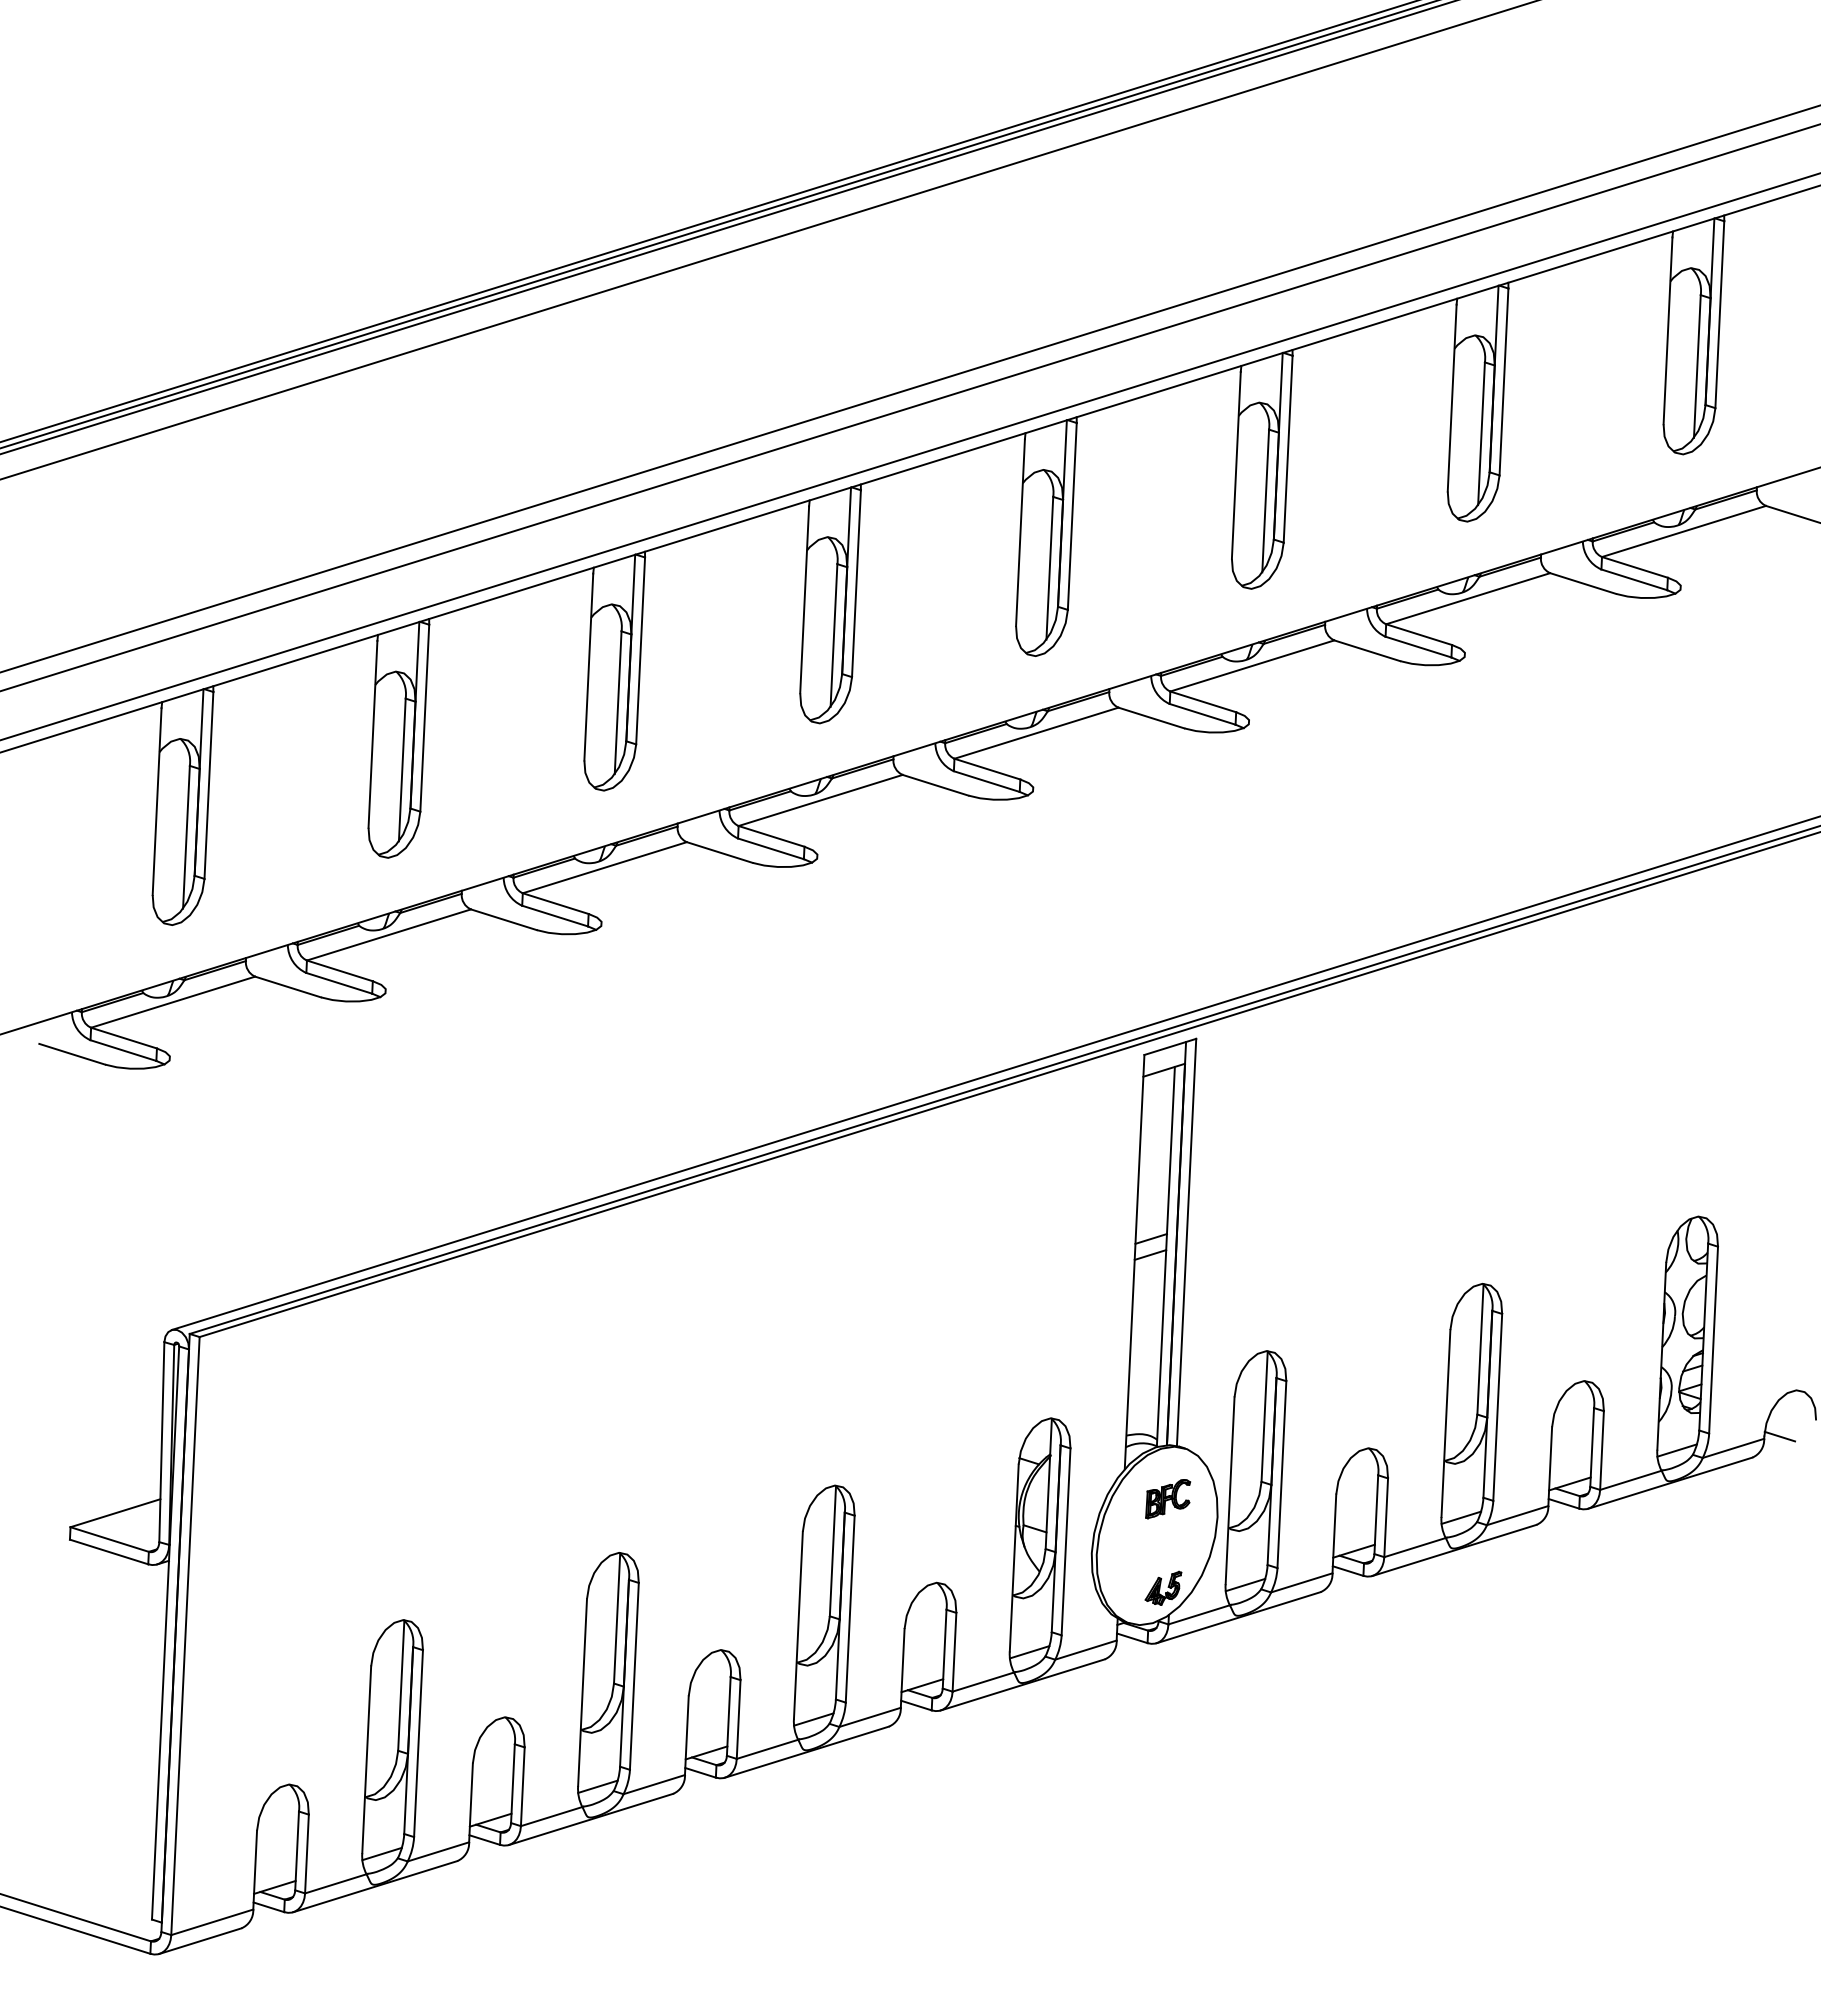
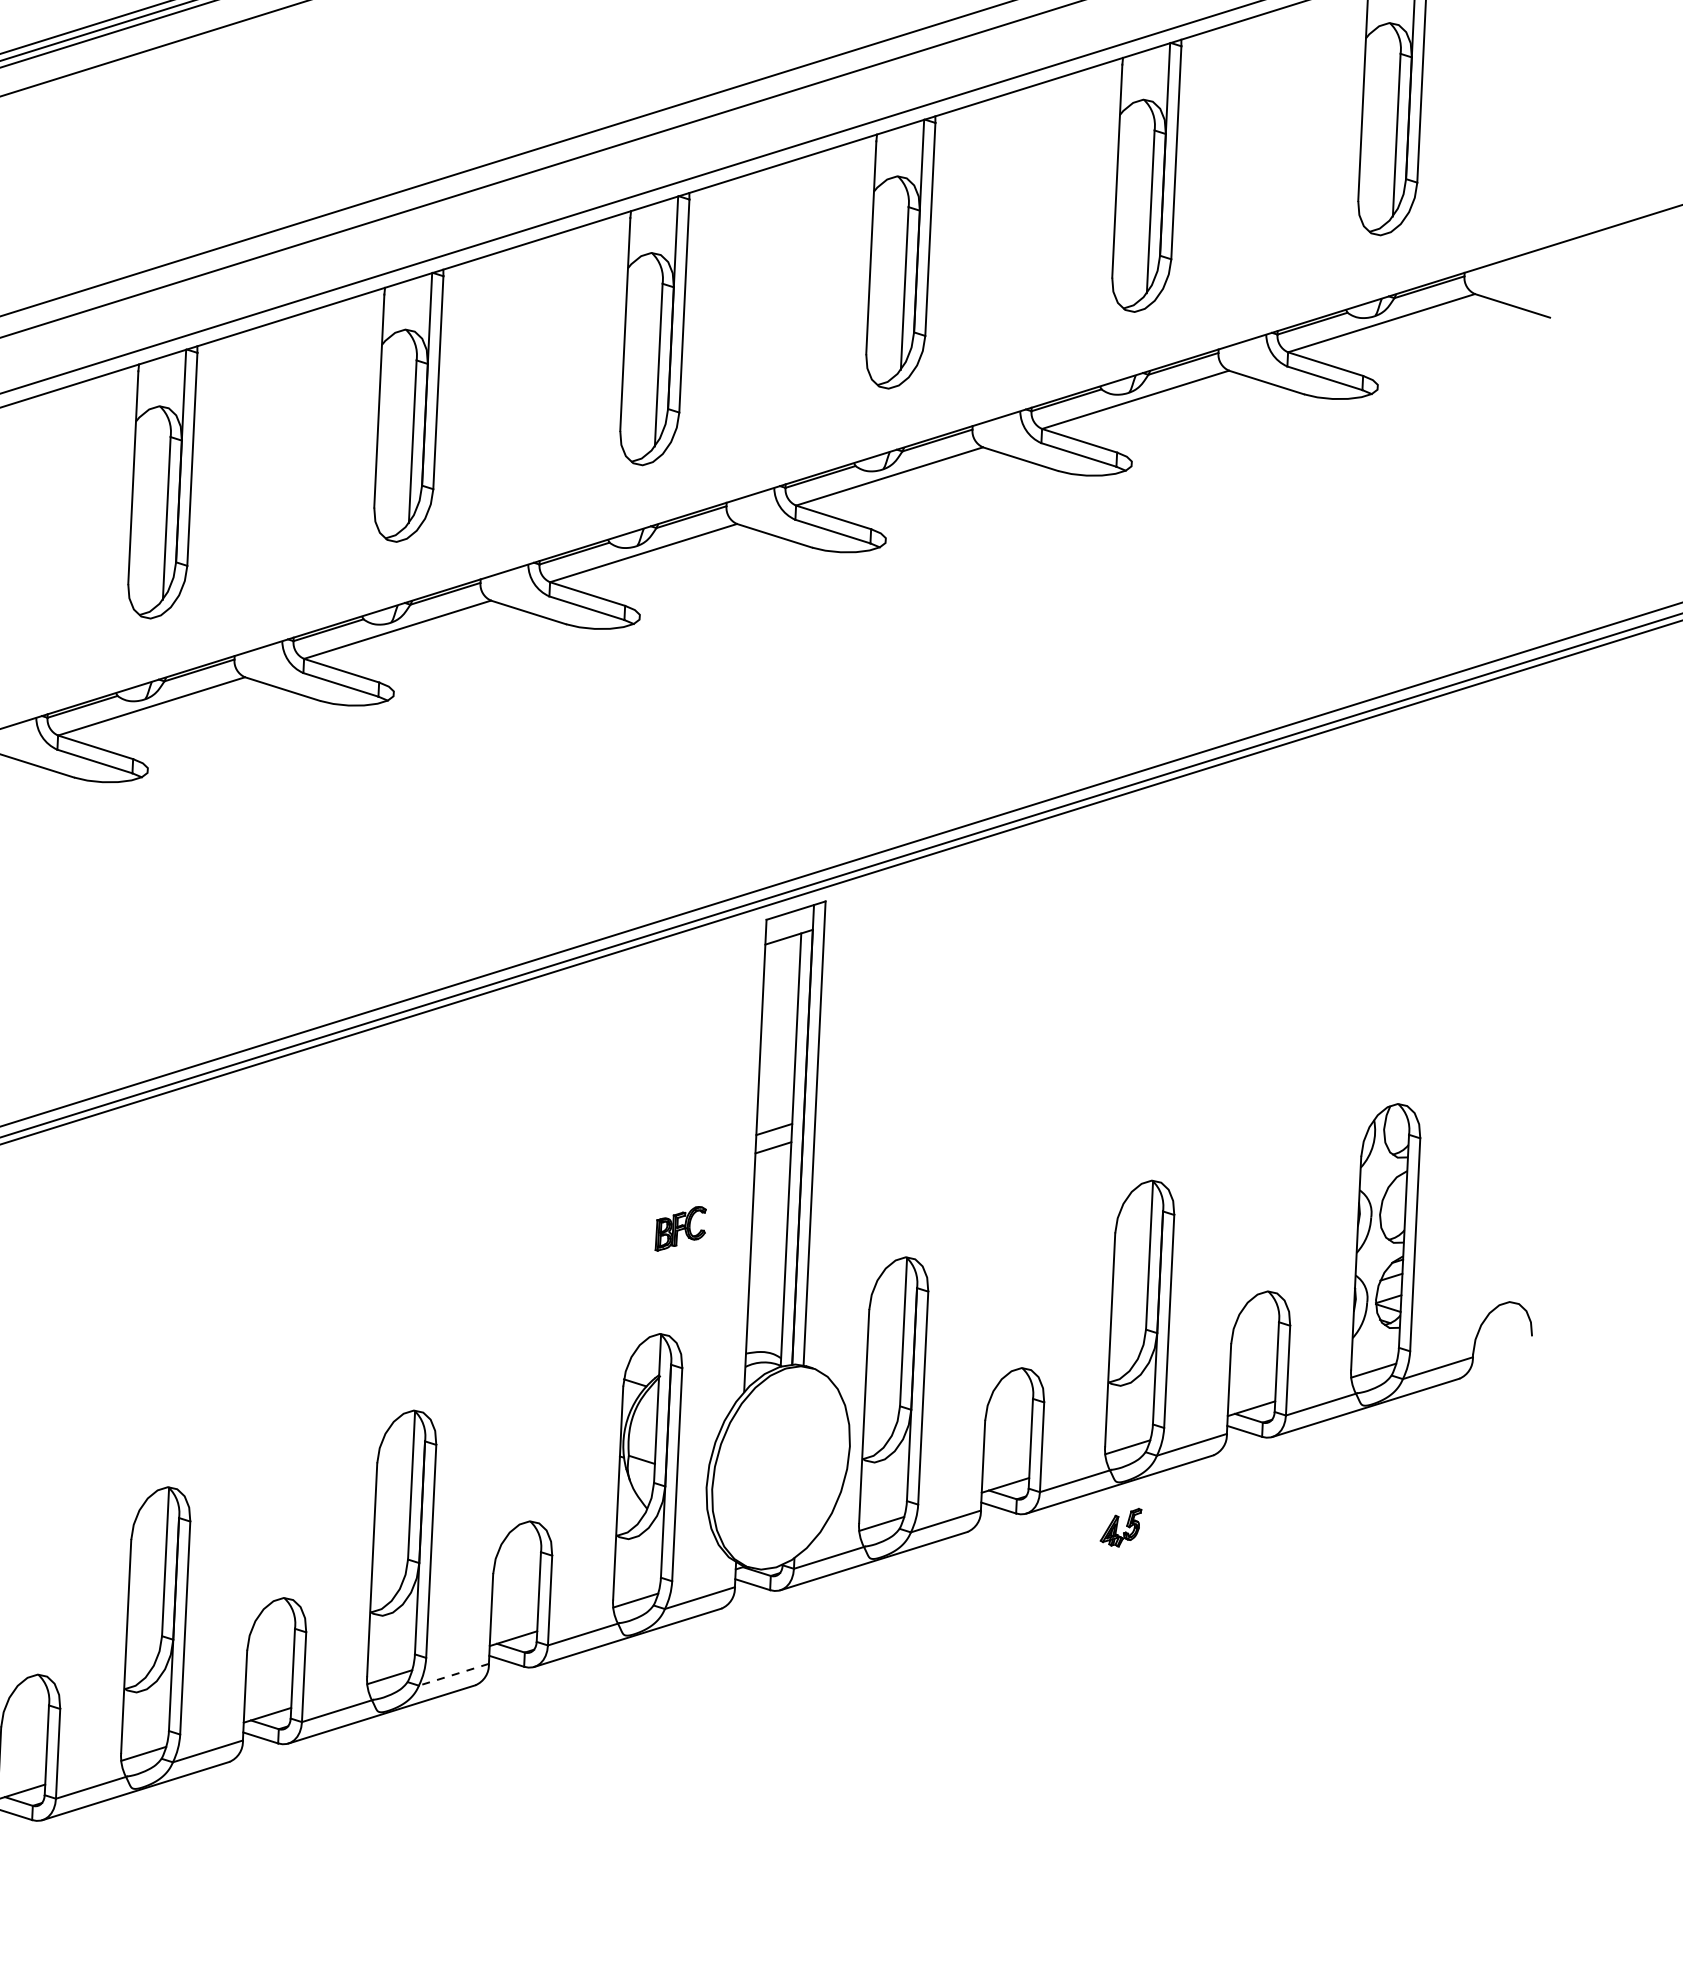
line: (1779, 1436) -> (1490, 1354), removed
part: (1168, 1499) -> (681, 1229), moved
part: (1163, 1587) -> (1121, 1526), moved
line: (869, 1717) -> (453, 1674), solid -> dashed

